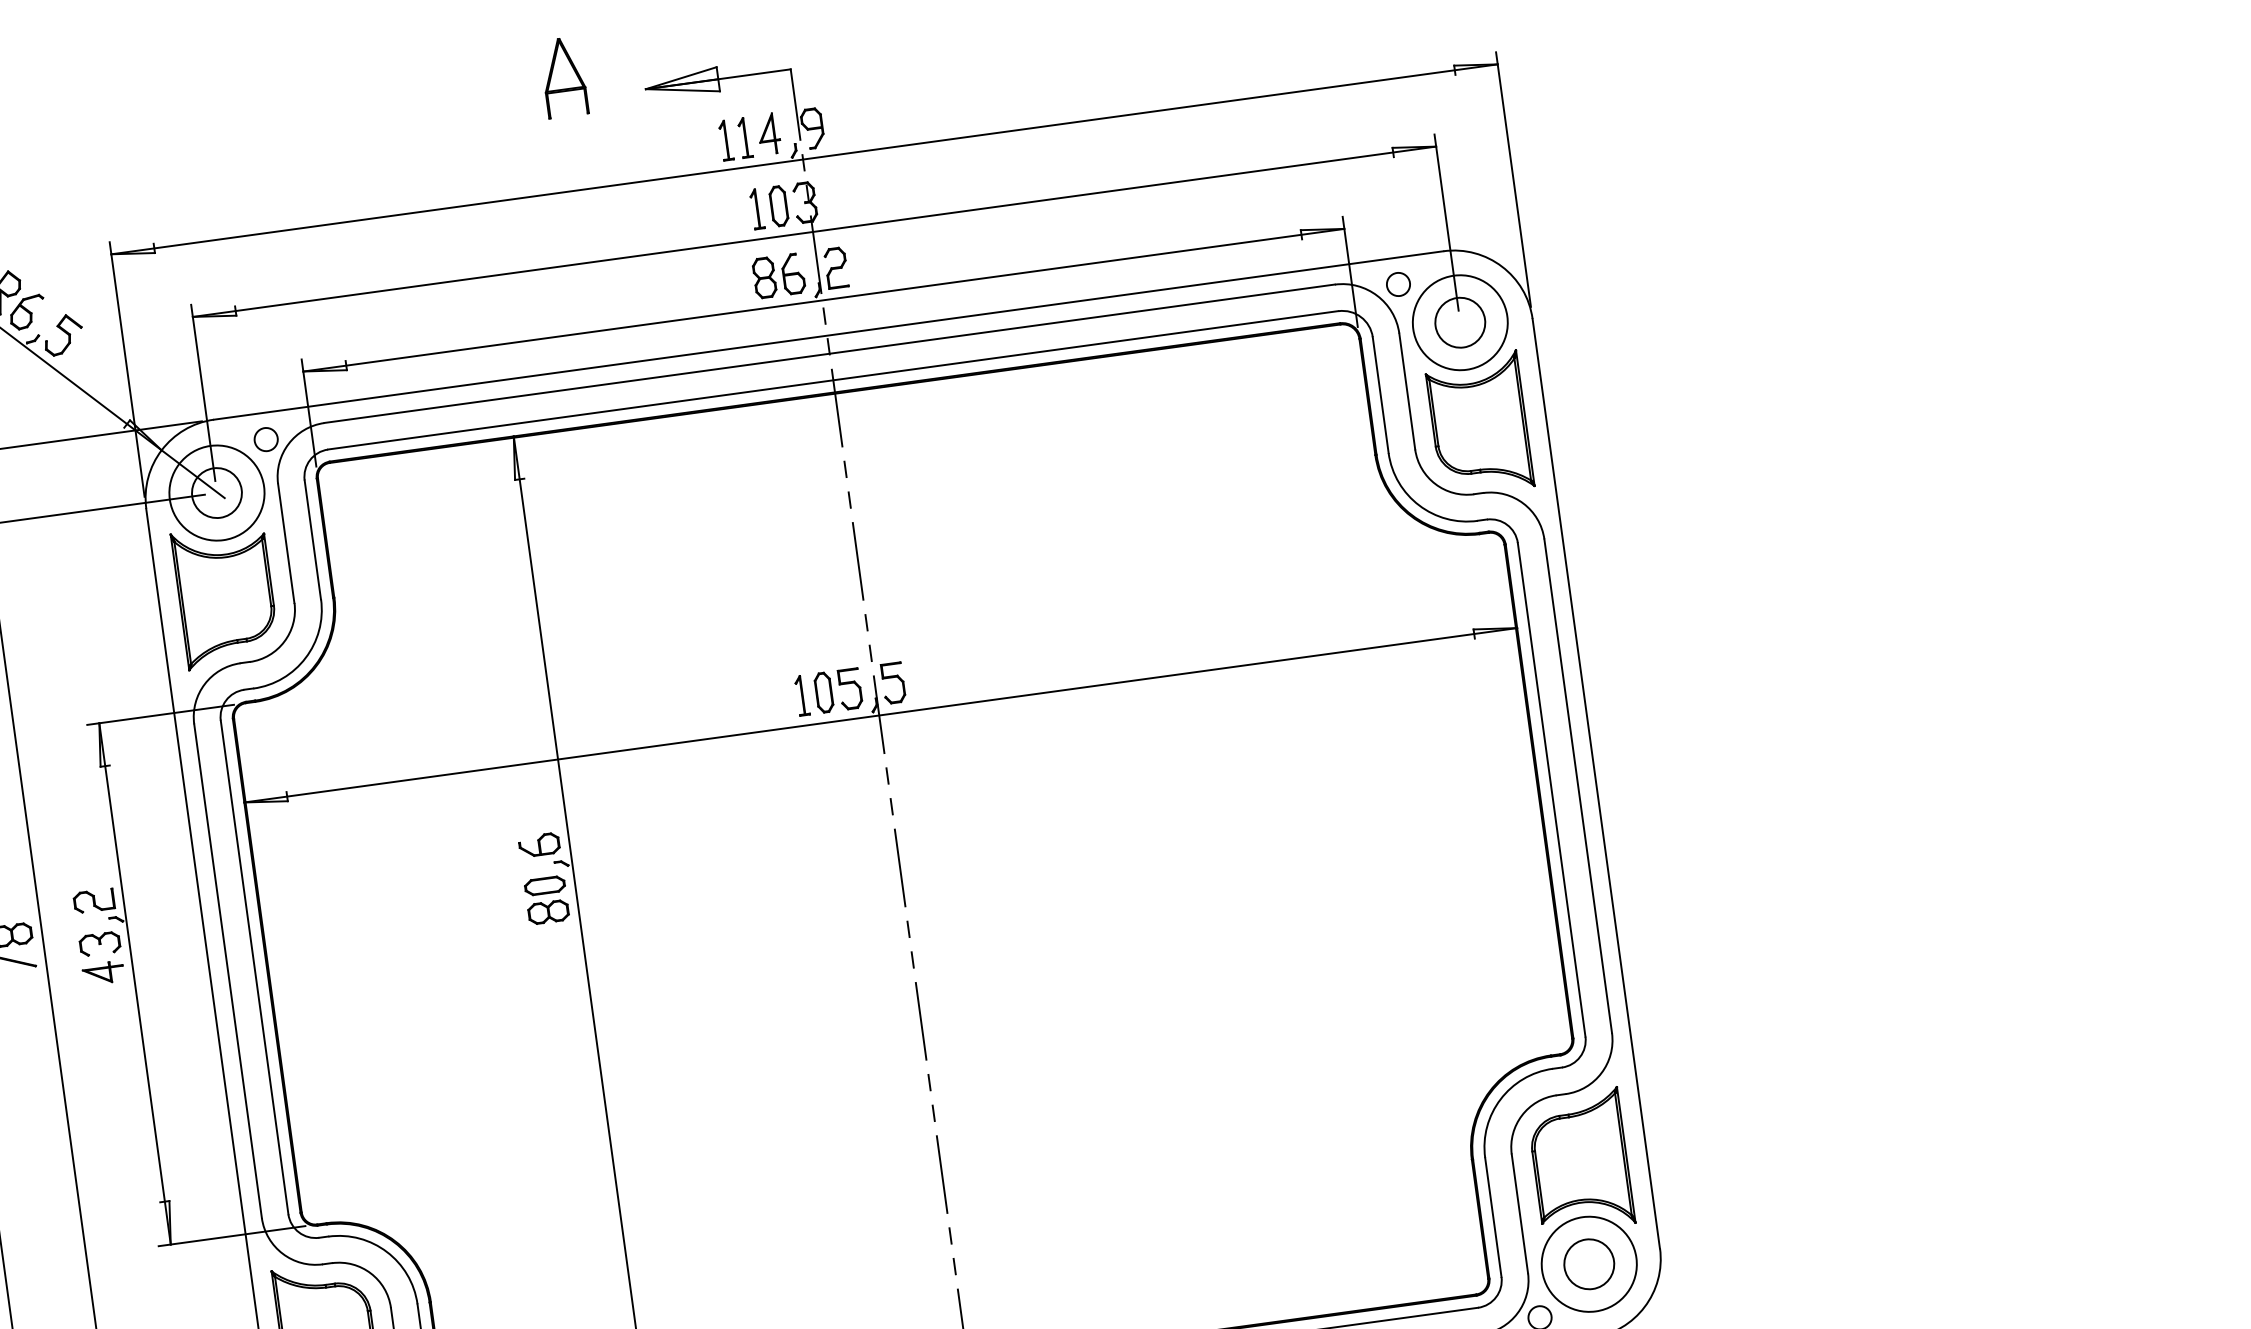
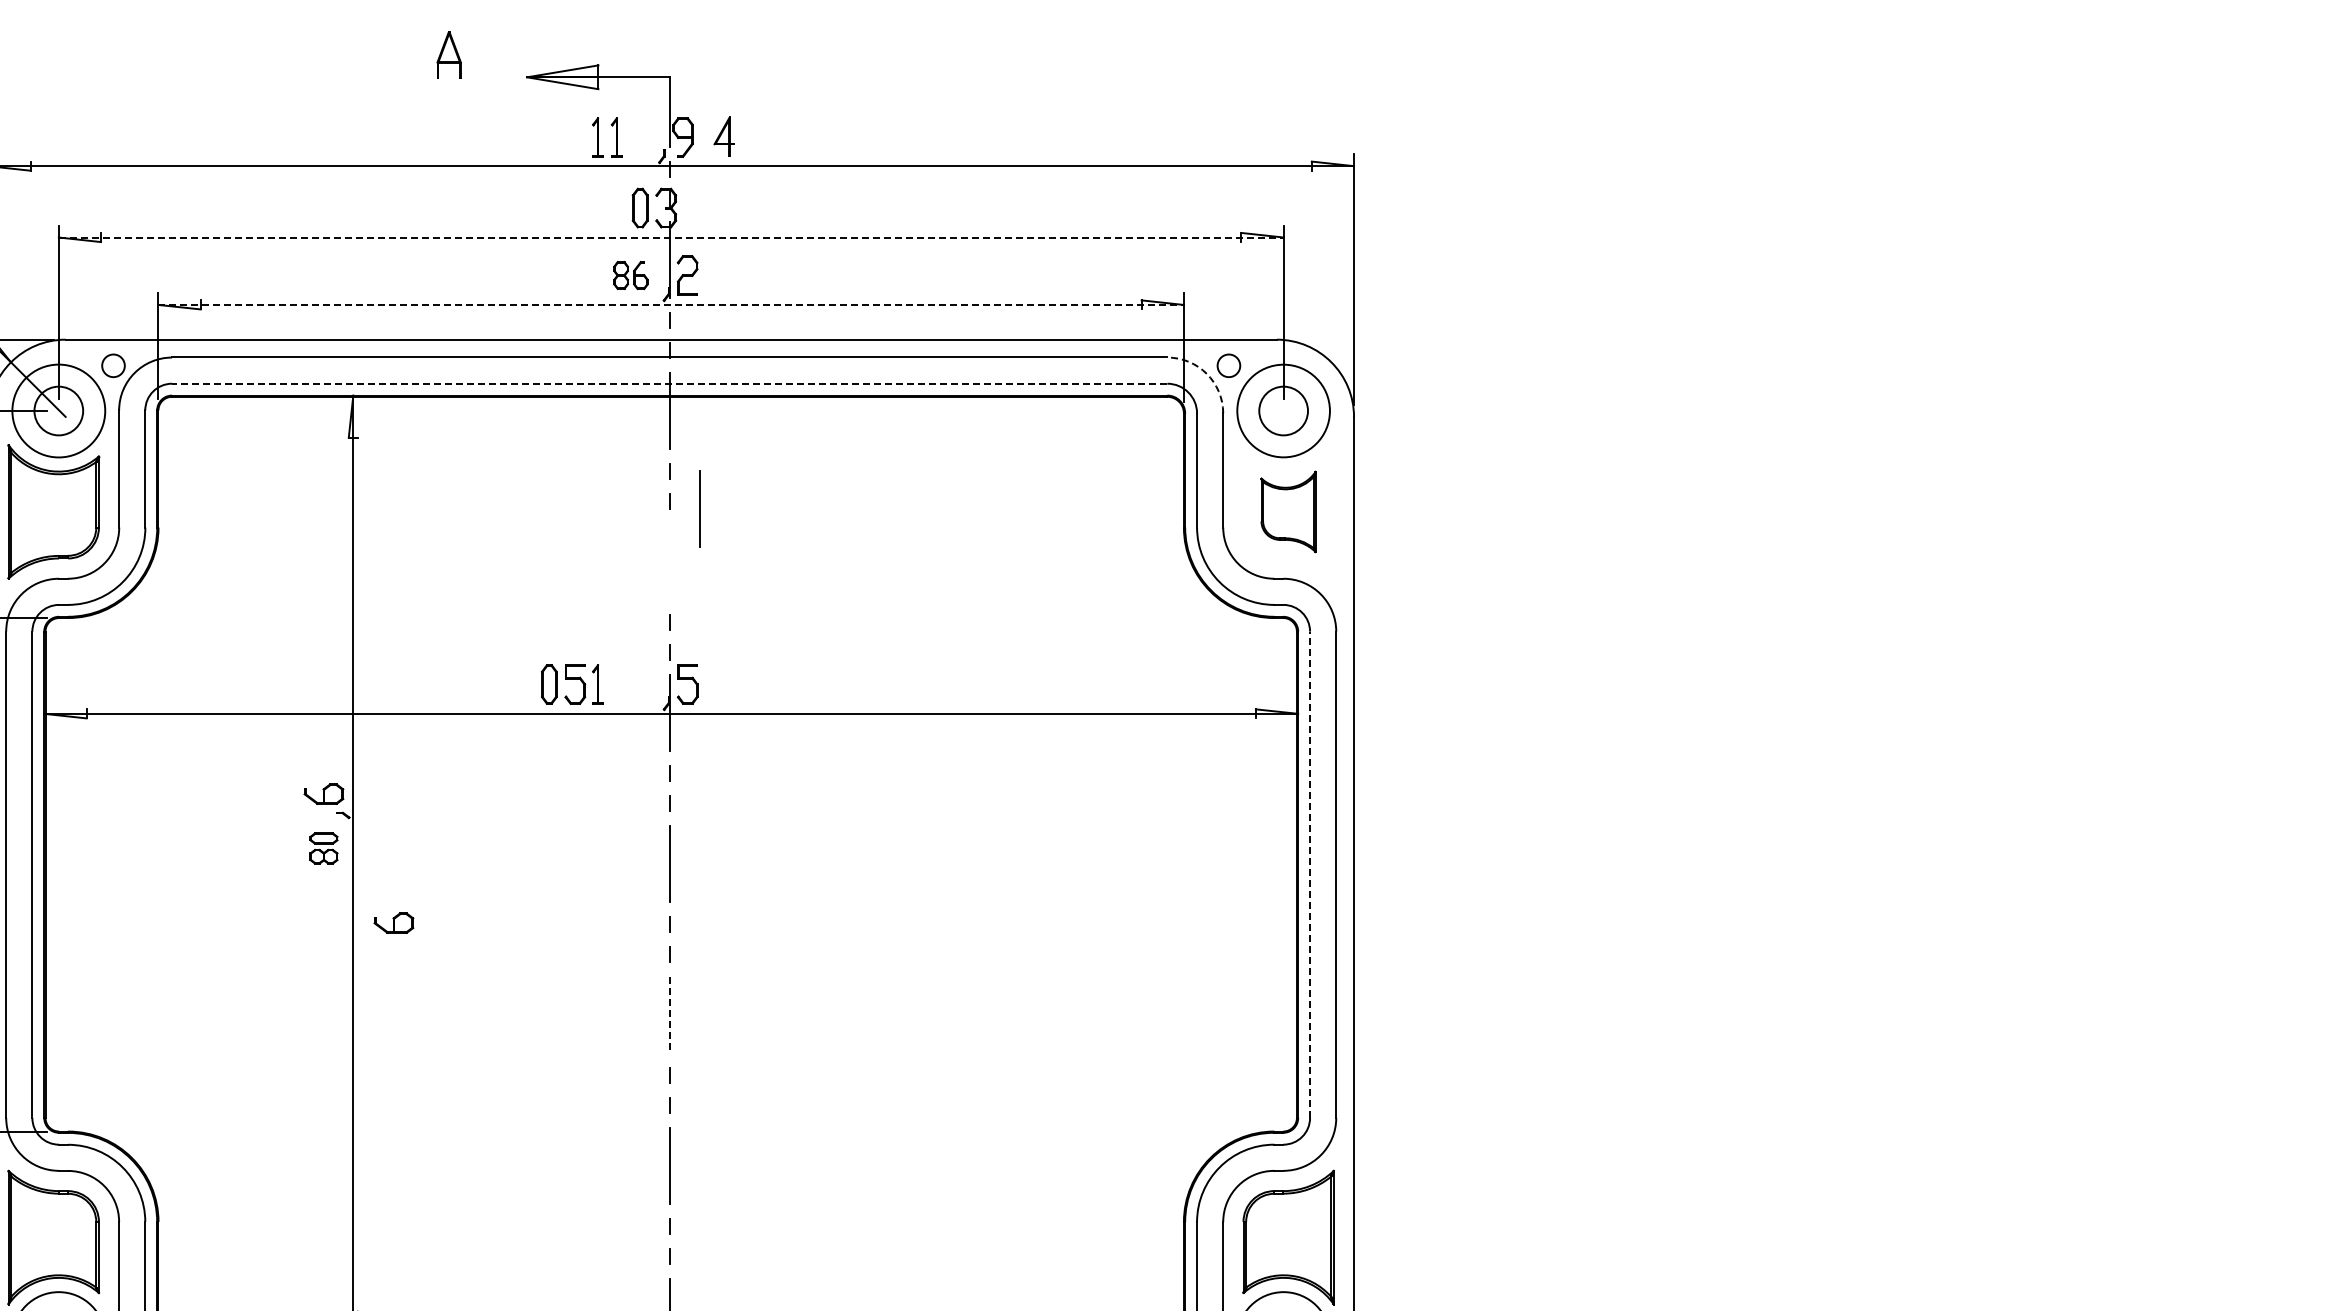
part: (562, 76) -> (448, 54), size x0.6
part: (768, 133) -> (723, 136), moved
part: (756, 208) -> (618, 207), removed
line: (814, 231) -> (671, 237), solid -> dashed
part: (778, 275) -> (630, 275), size x0.7
arc: (1376, 295) -> (1206, 373), solid -> dashed
line: (824, 299) -> (671, 304), solid -> dashed
line: (833, 380) -> (669, 383), solid -> dashed
part: (1479, 424) -> (1288, 511), size x0.6
line: (857, 560) -> (699, 508), moved
part: (838, 690) -> (563, 684), moved
line: (1552, 789) -> (1310, 874), solid -> dashed
part: (546, 900) -> (323, 848), size x0.7
part: (627, 965) -> (393, 922), added
line: (920, 1021) -> (669, 1015), solid -> dashed

